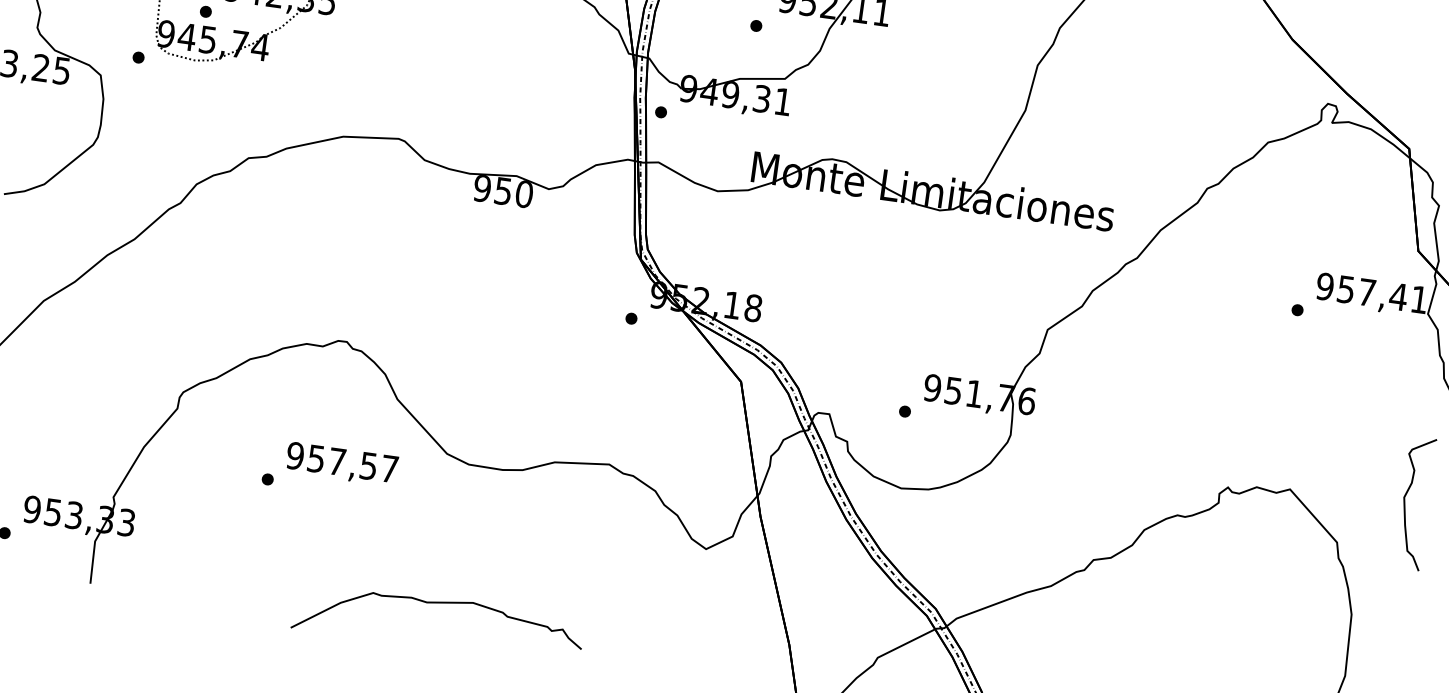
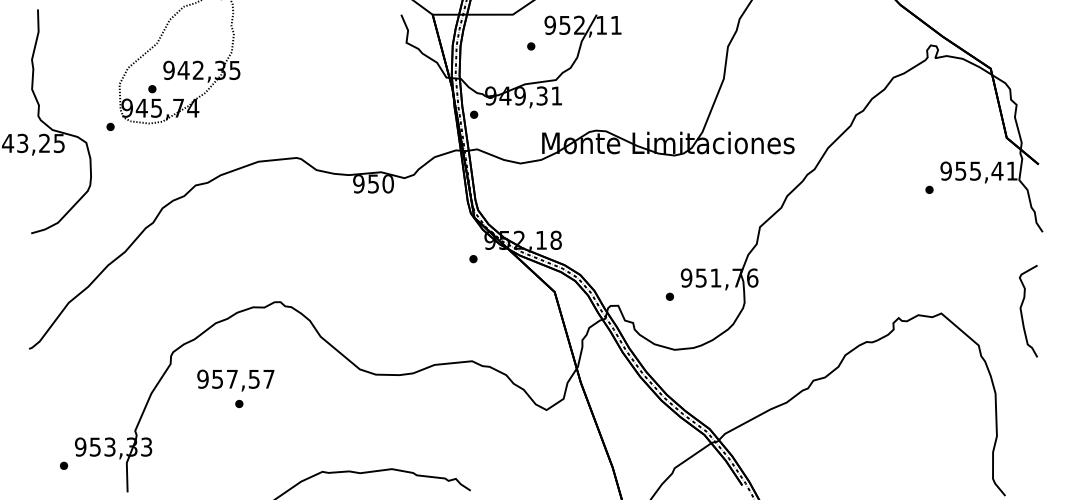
text: (1367, 291) -> (975, 170), 957,41 -> 955,41
text: (341, 464) -> (235, 380), moved

